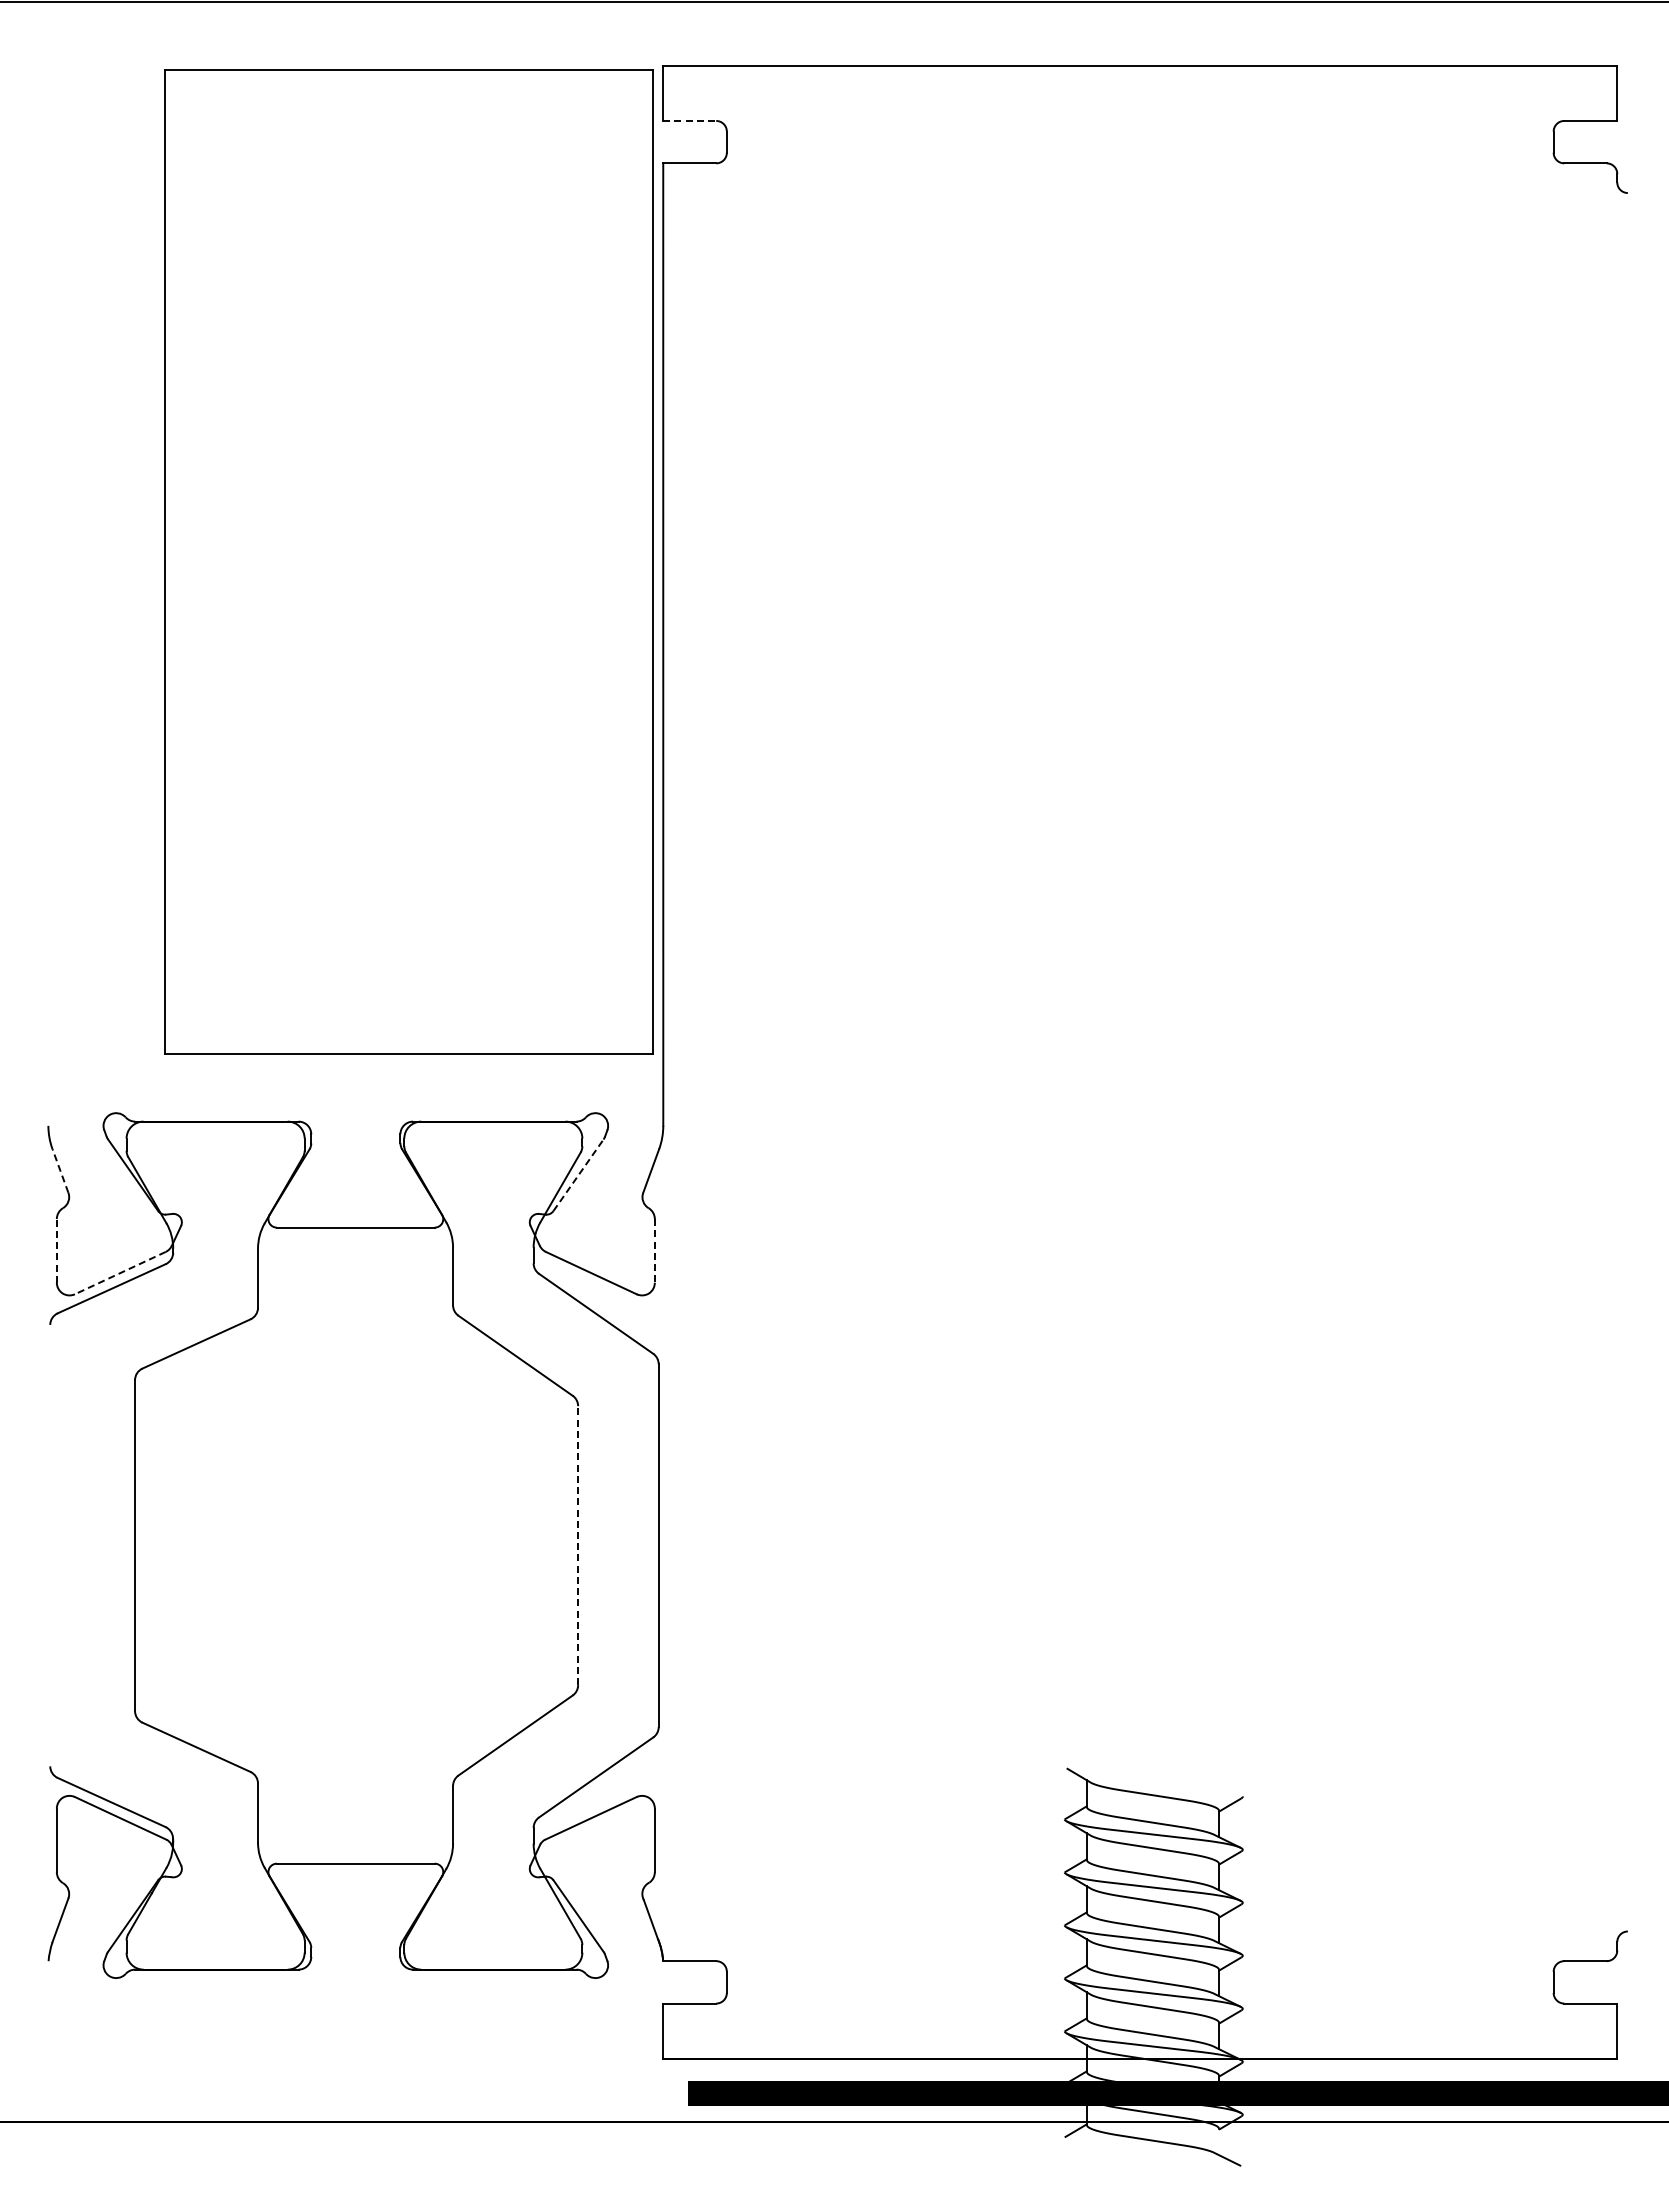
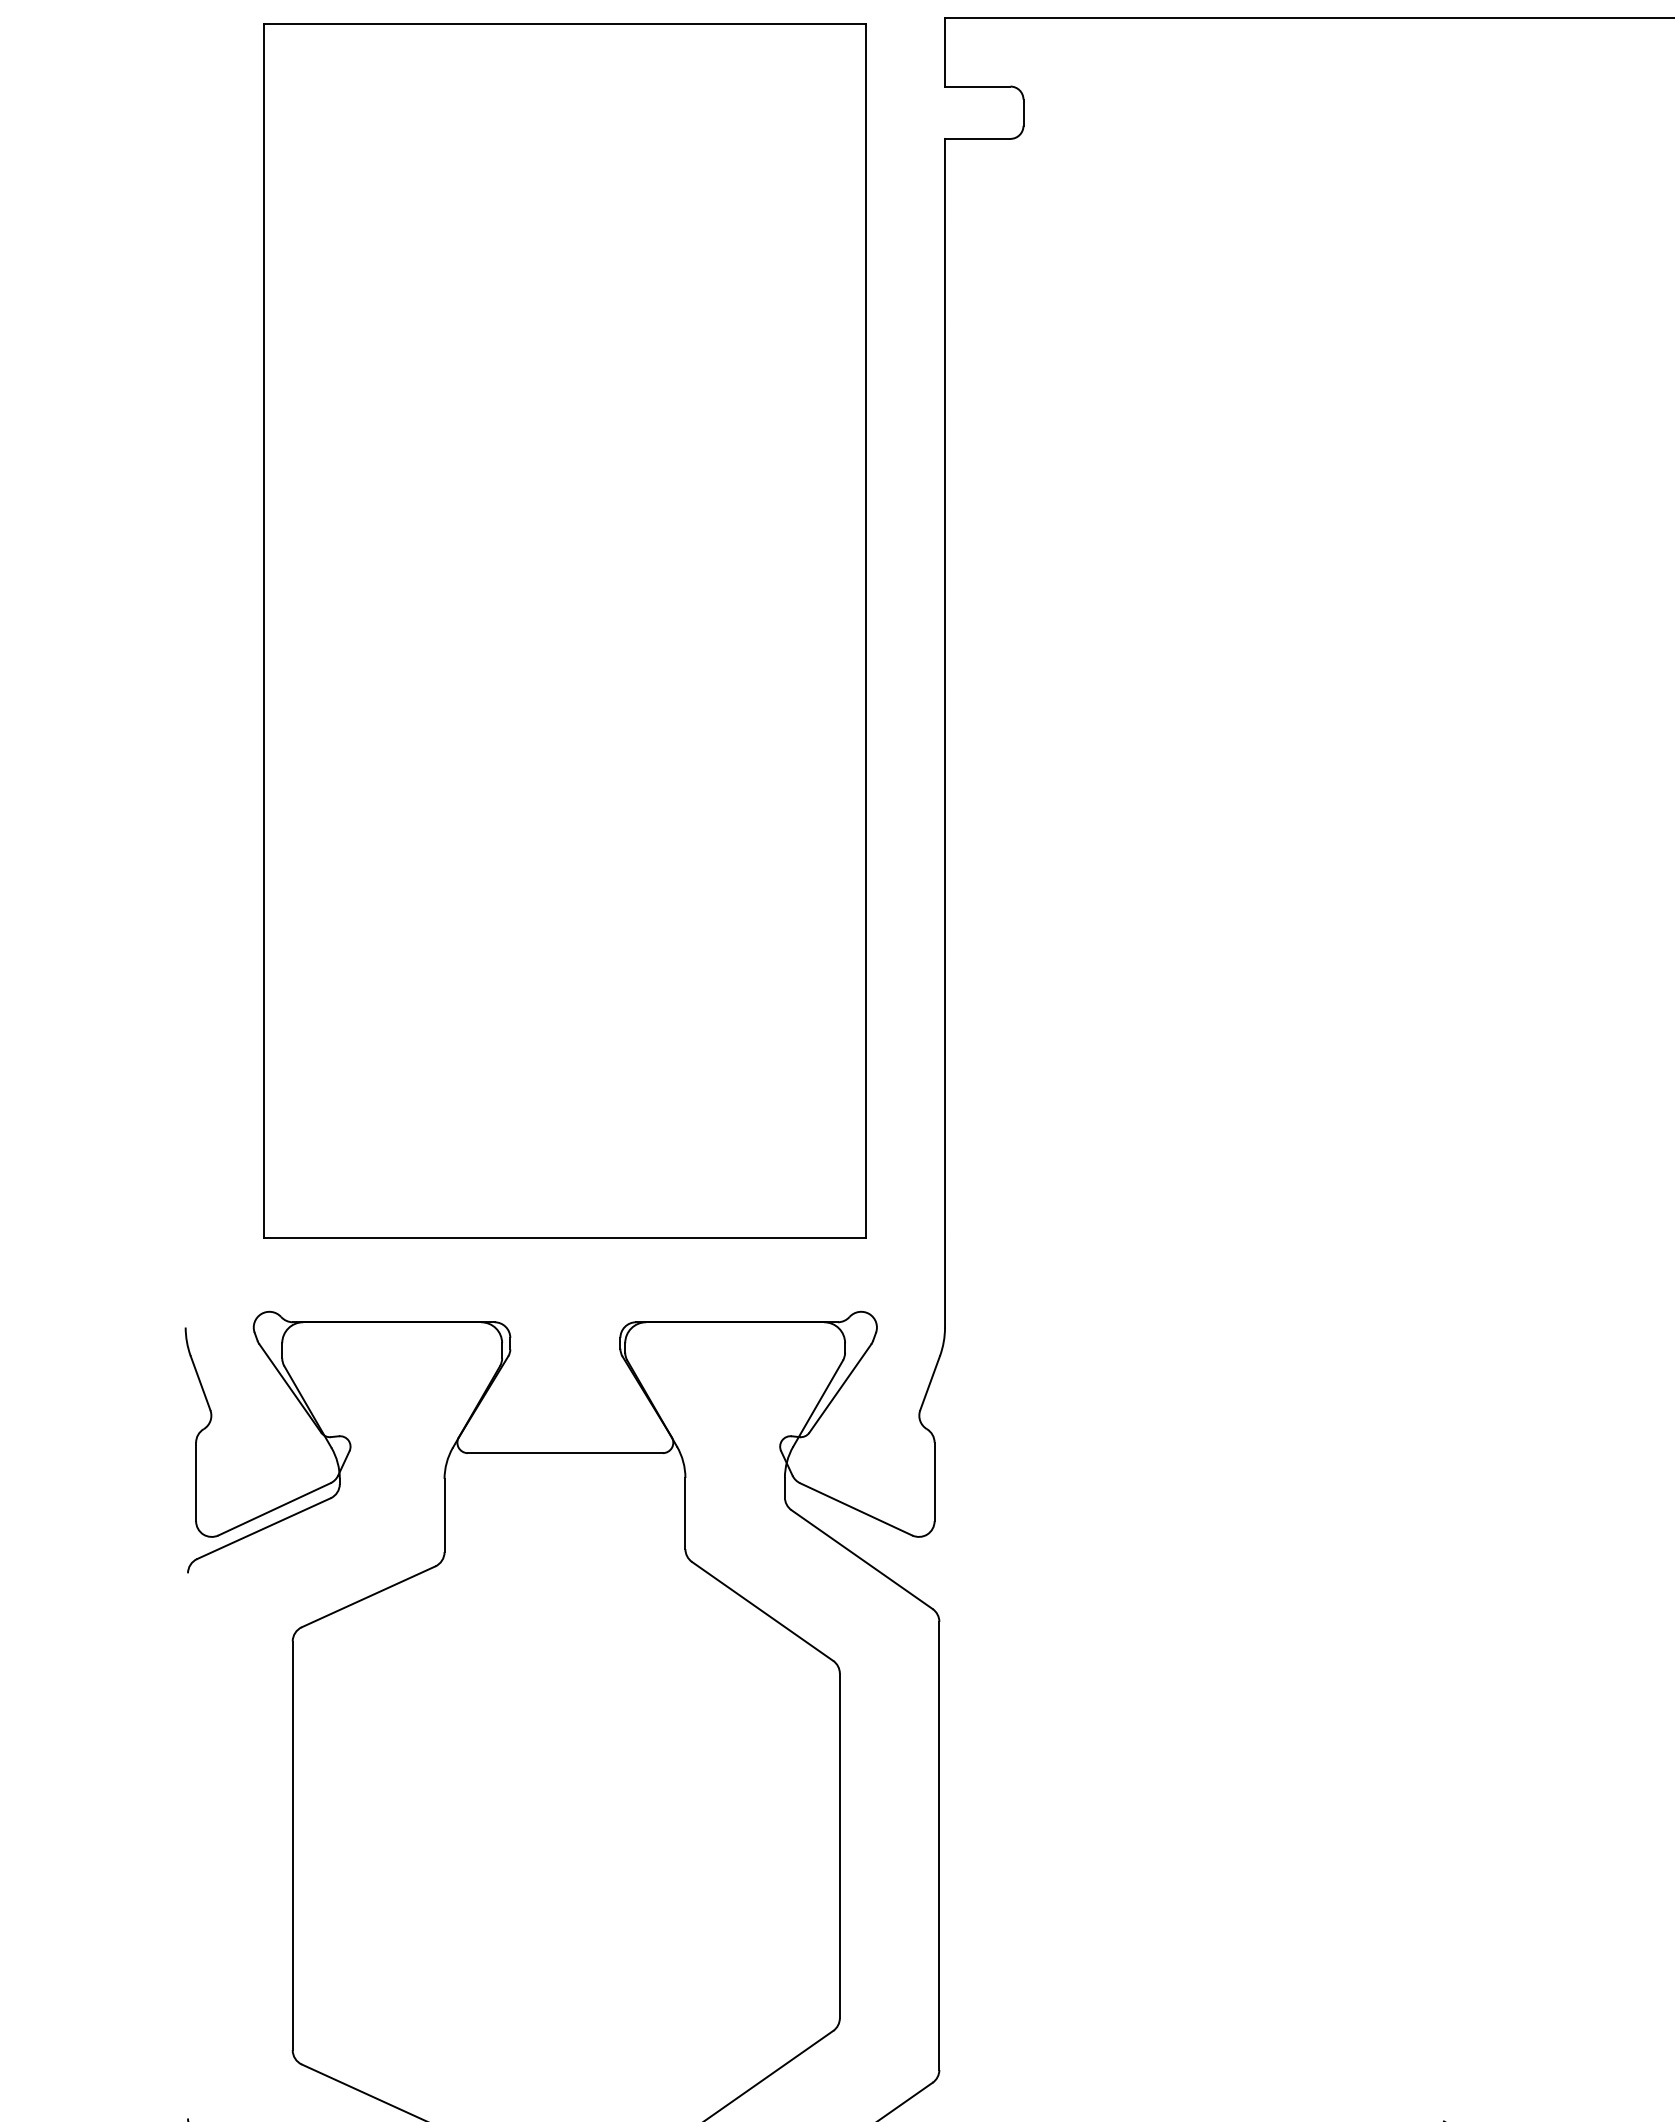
line: (689, 120) -> (977, 85), dashed -> solid
part: (408, 561) -> (564, 630), moved
line: (60, 1170) -> (200, 1382), dashed -> solid
line: (578, 1175) -> (840, 1388), dashed -> solid
line: (56, 1250) -> (195, 1481), dashed -> solid
line: (654, 1250) -> (934, 1481), dashed -> solid
line: (119, 1273) -> (273, 1509), dashed -> solid
line: (578, 1545) -> (840, 1845), dashed -> solid

